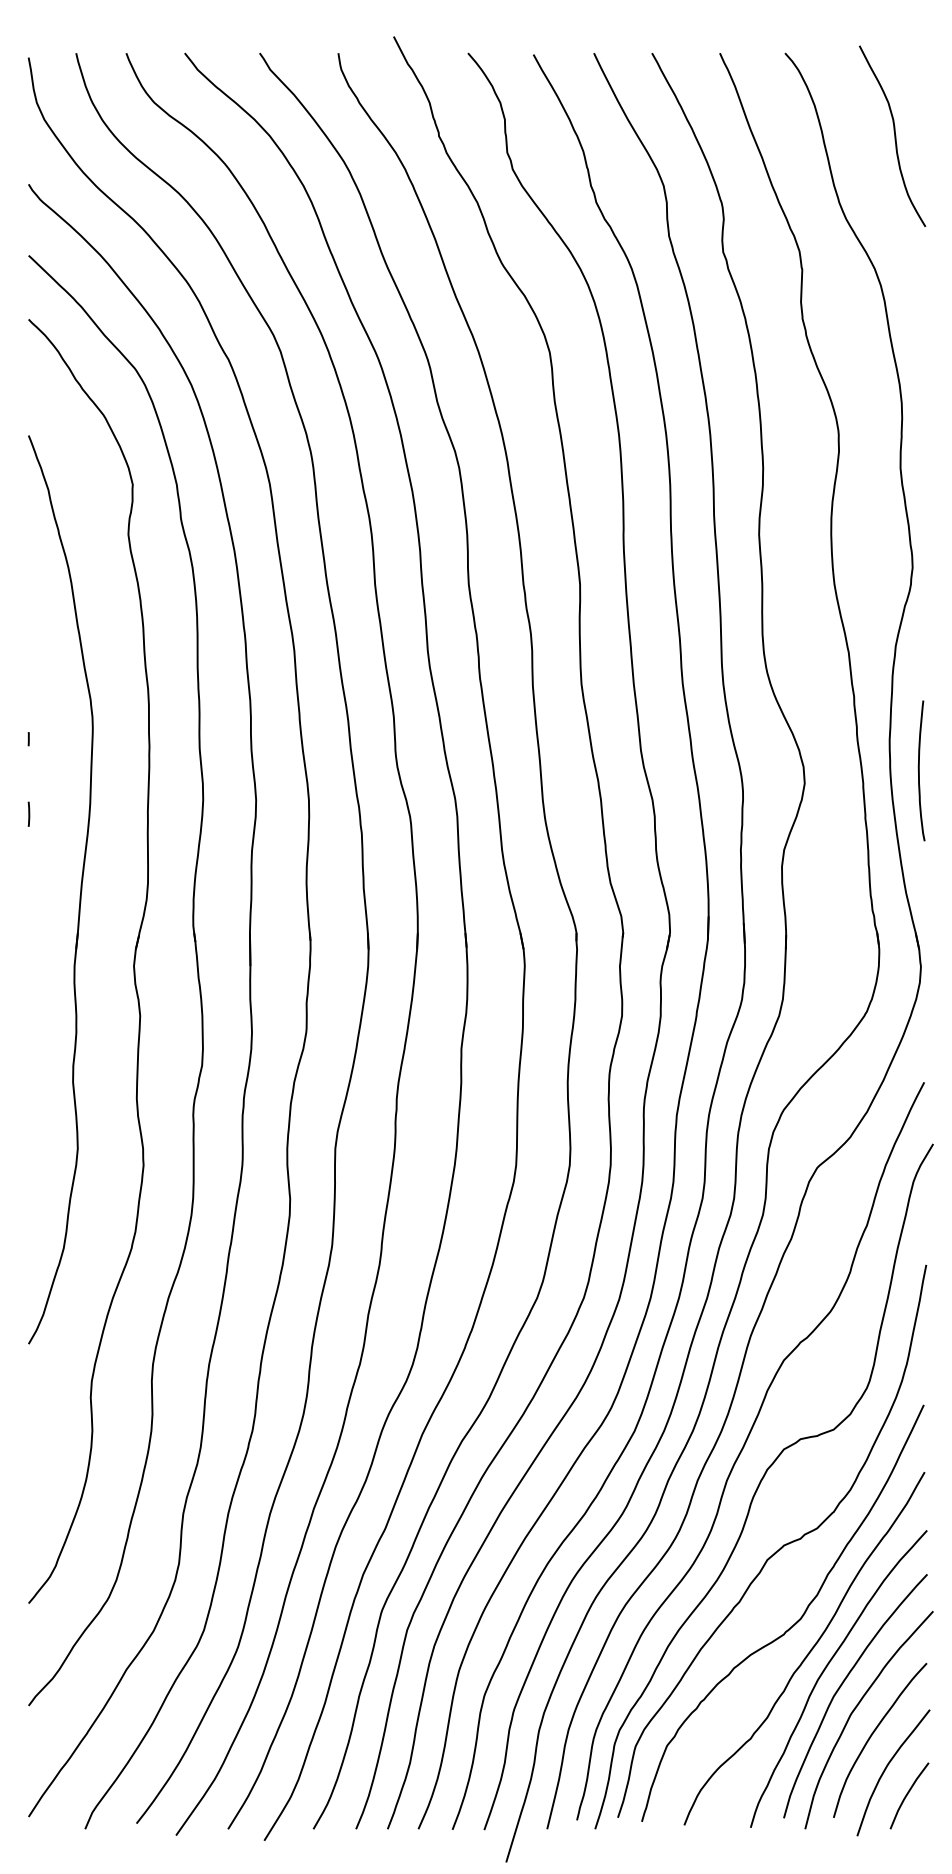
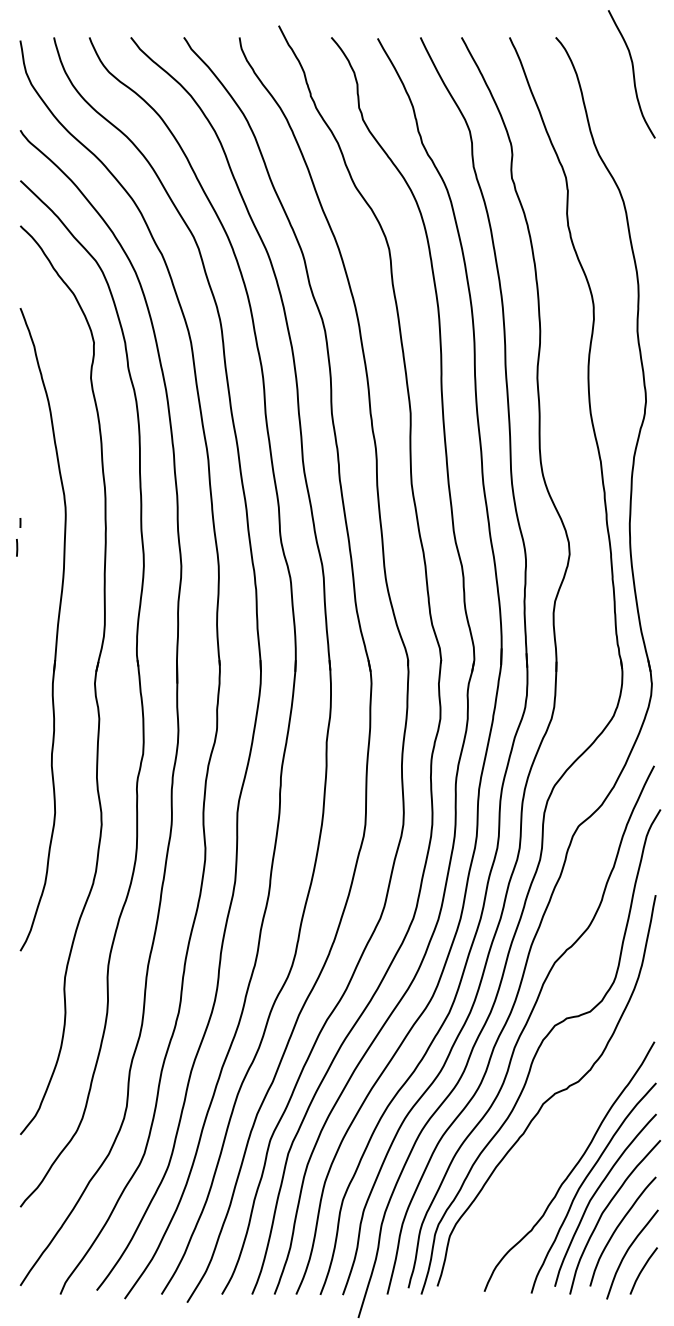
curve: (894, 135) -> (633, 73), moved
curve: (919, 770) -> (650, 545), removed
line: (28, 813) -> (16, 547), moved
curve: (790, 1626) -> (559, 1151), removed

